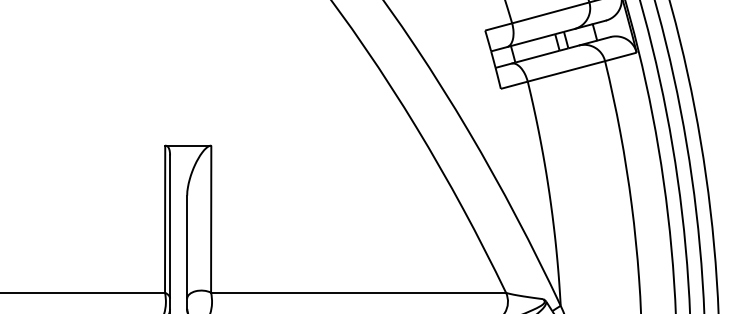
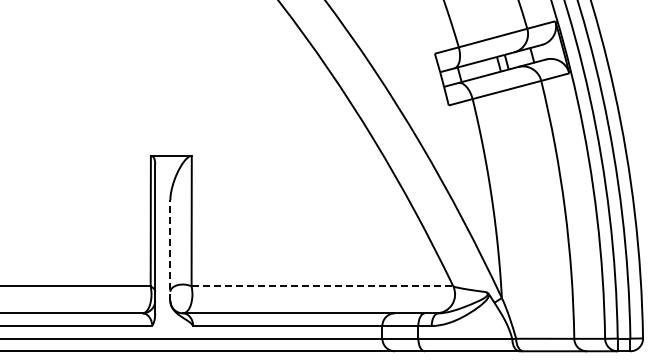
line: (187, 252) -> (170, 250), solid -> dashed
line: (358, 292) -> (322, 286), solid -> dashed

